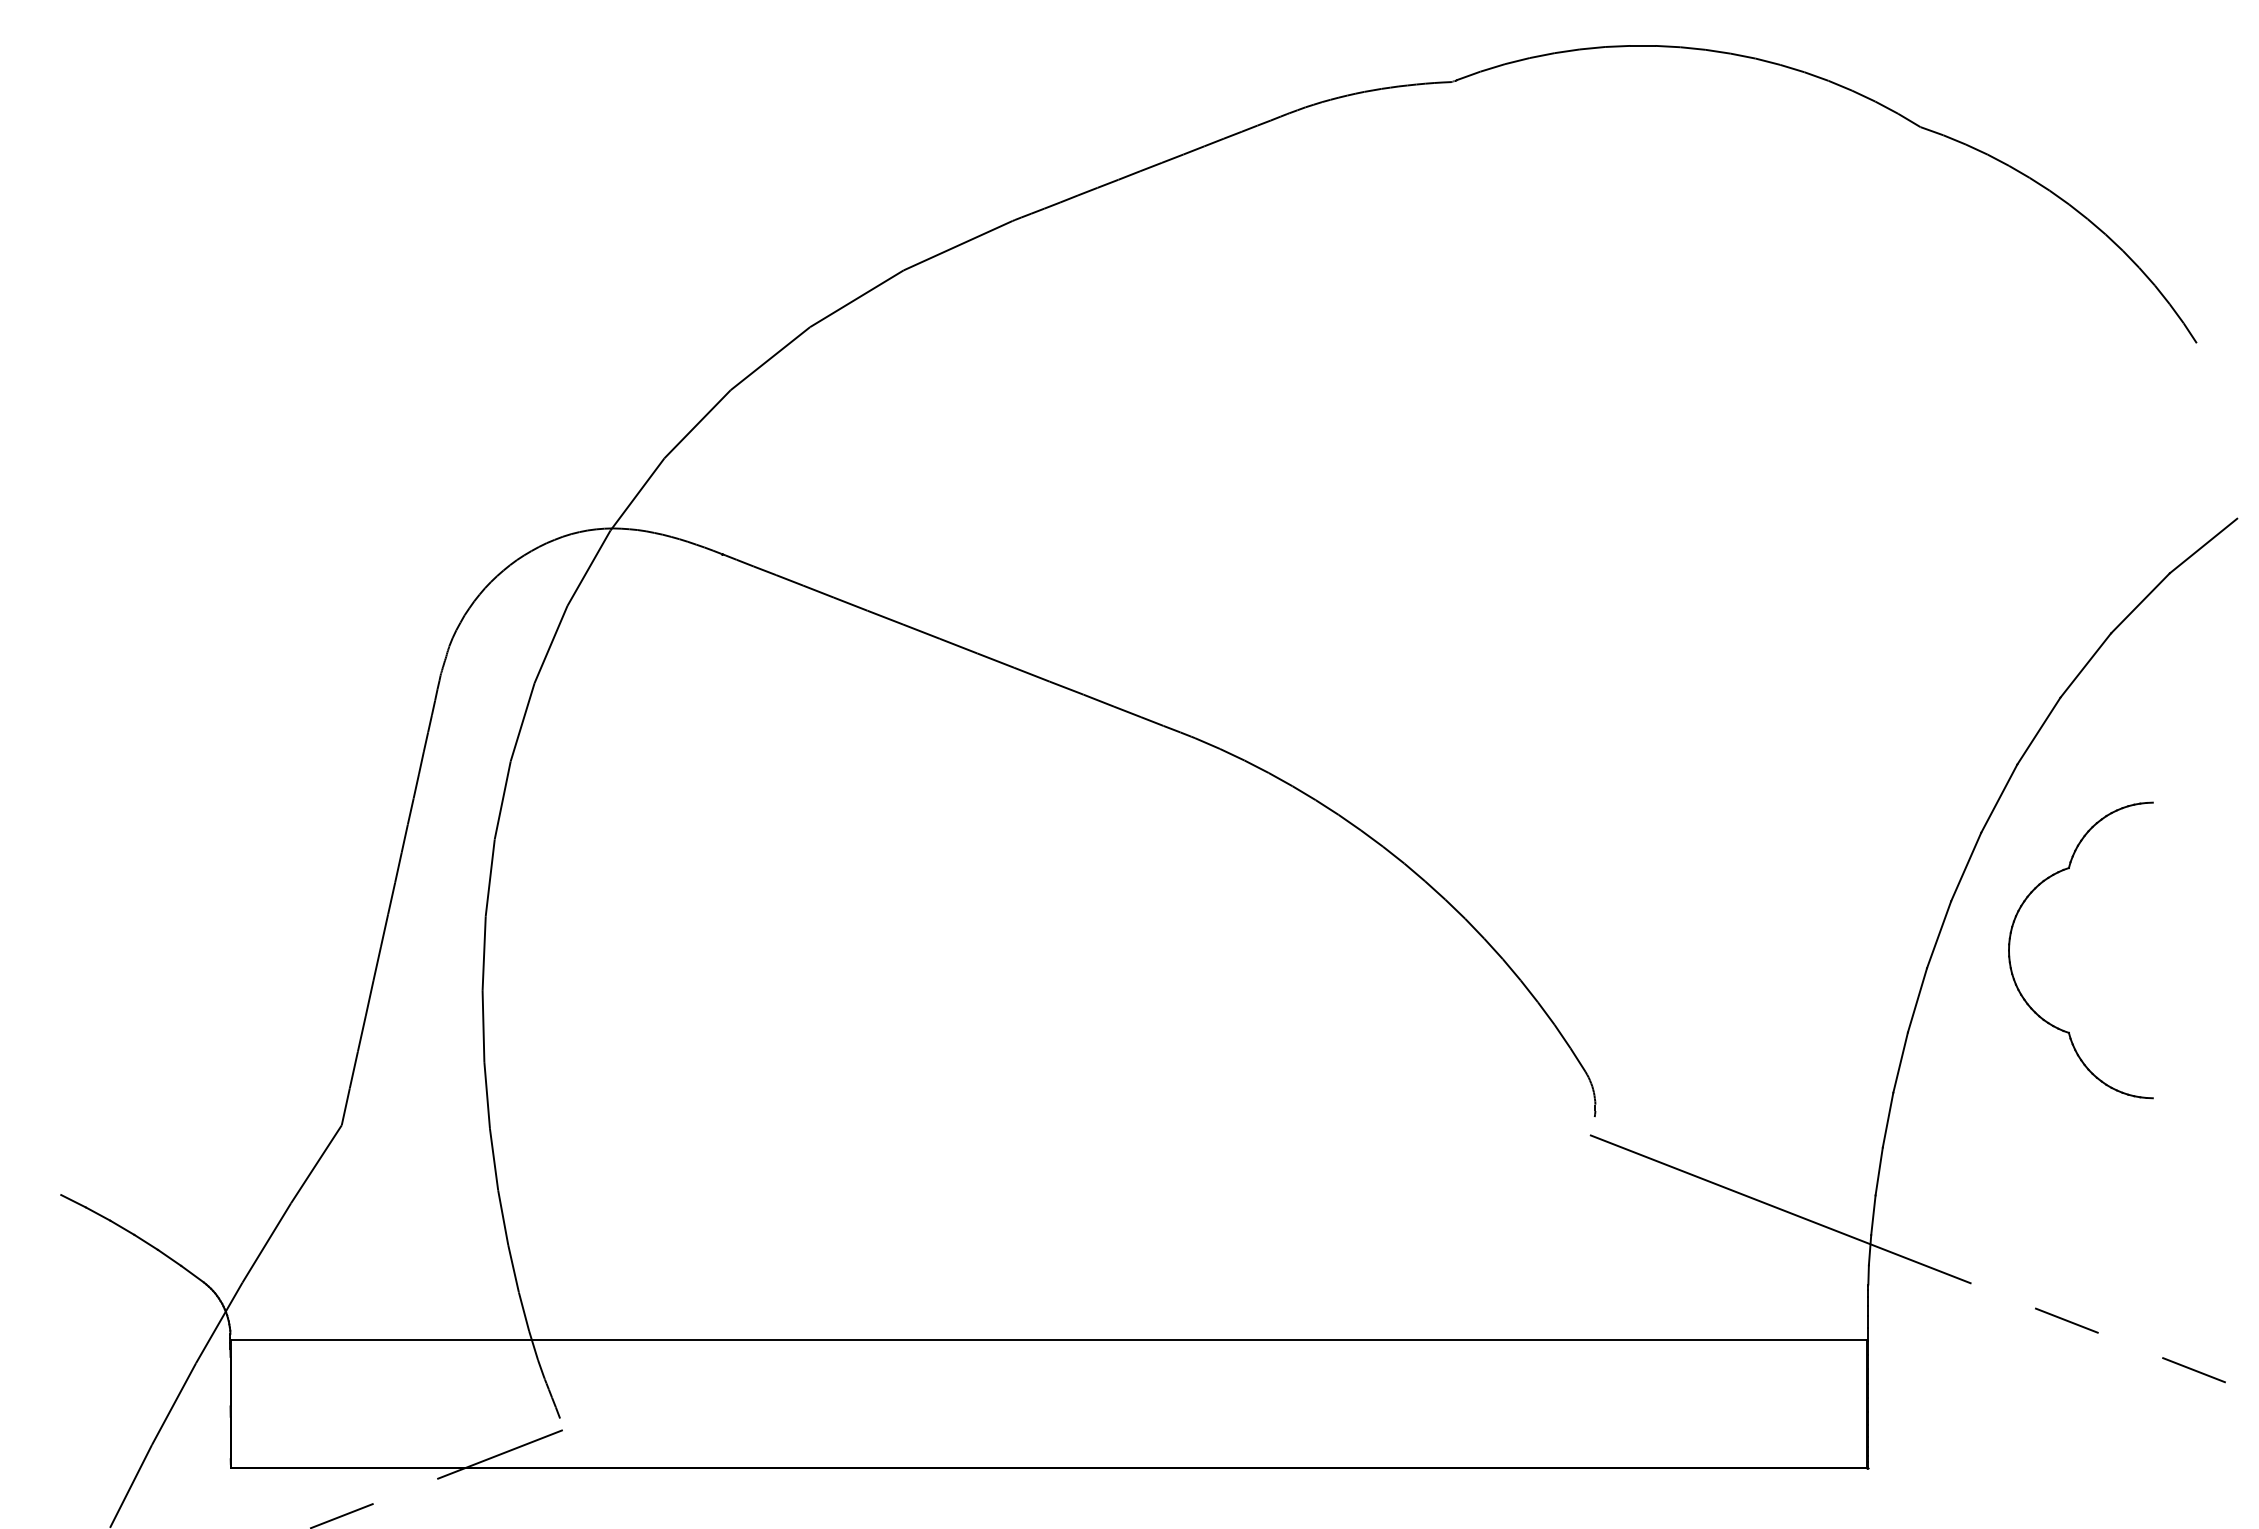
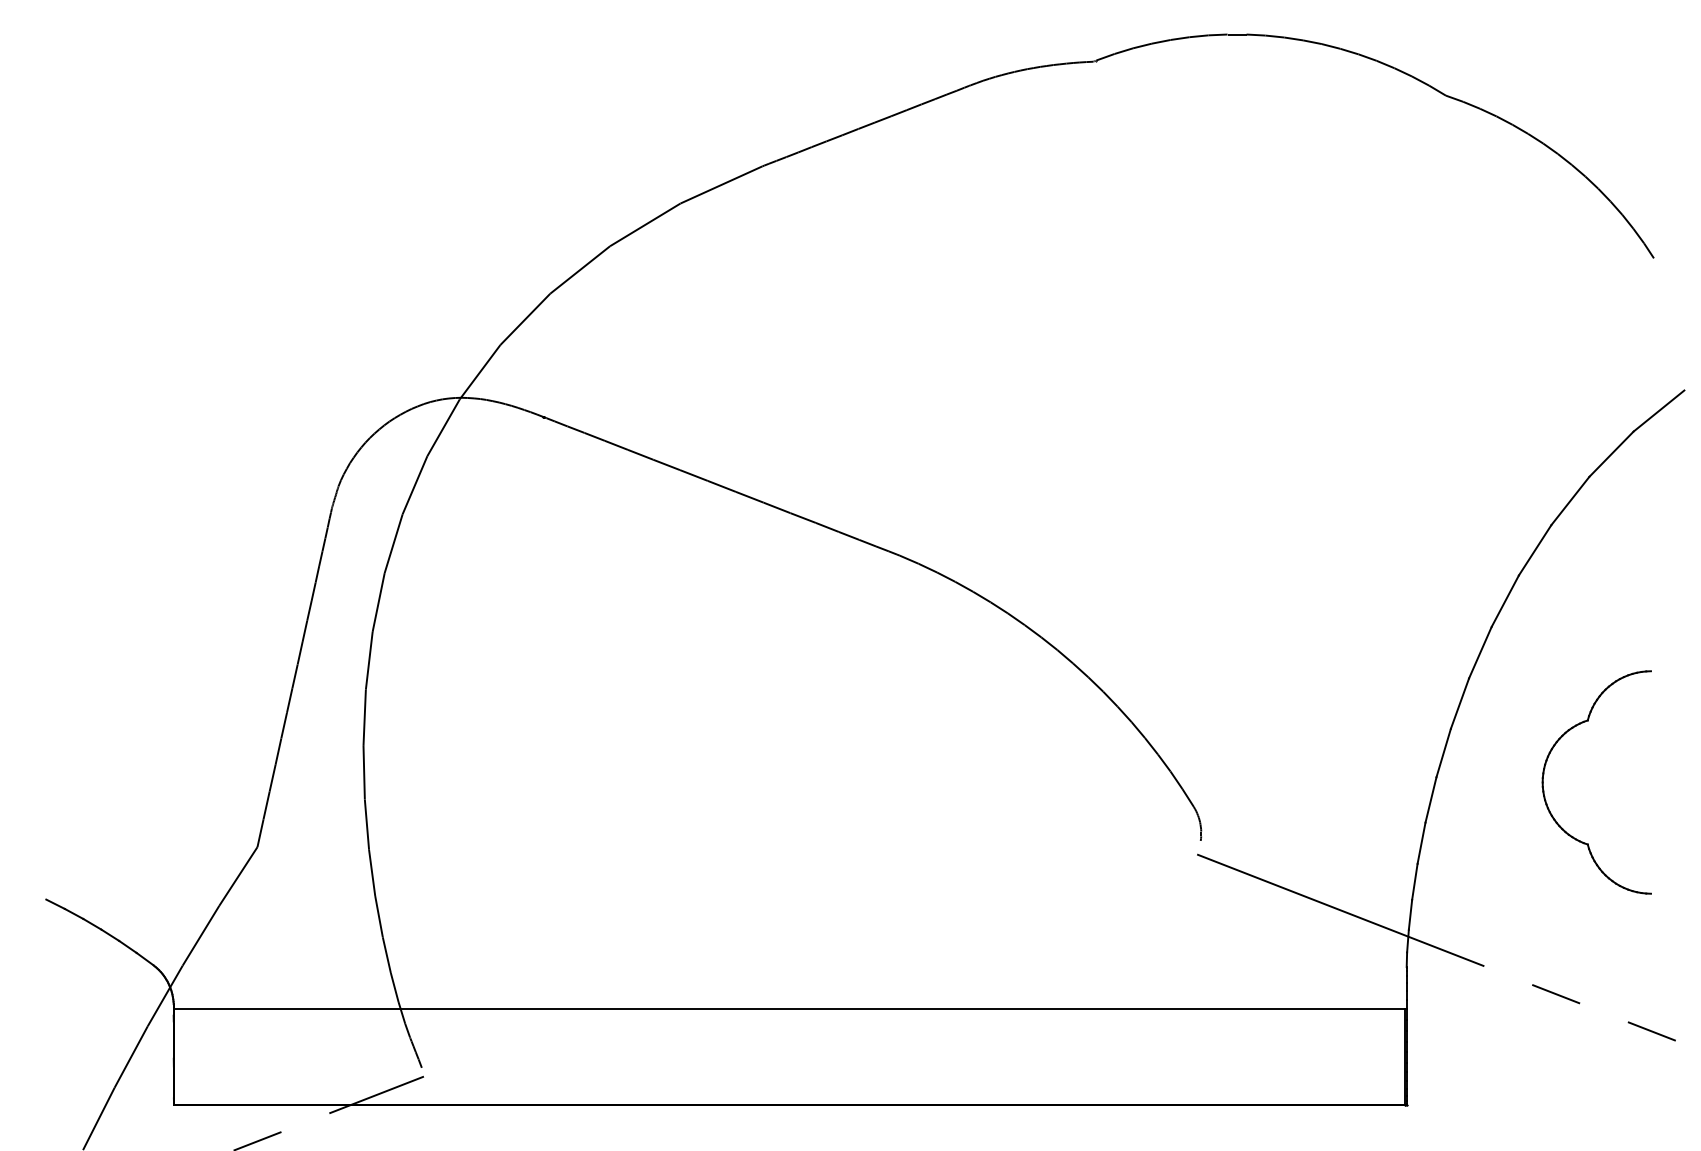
part: (2010, 945) -> (1543, 778), moved

